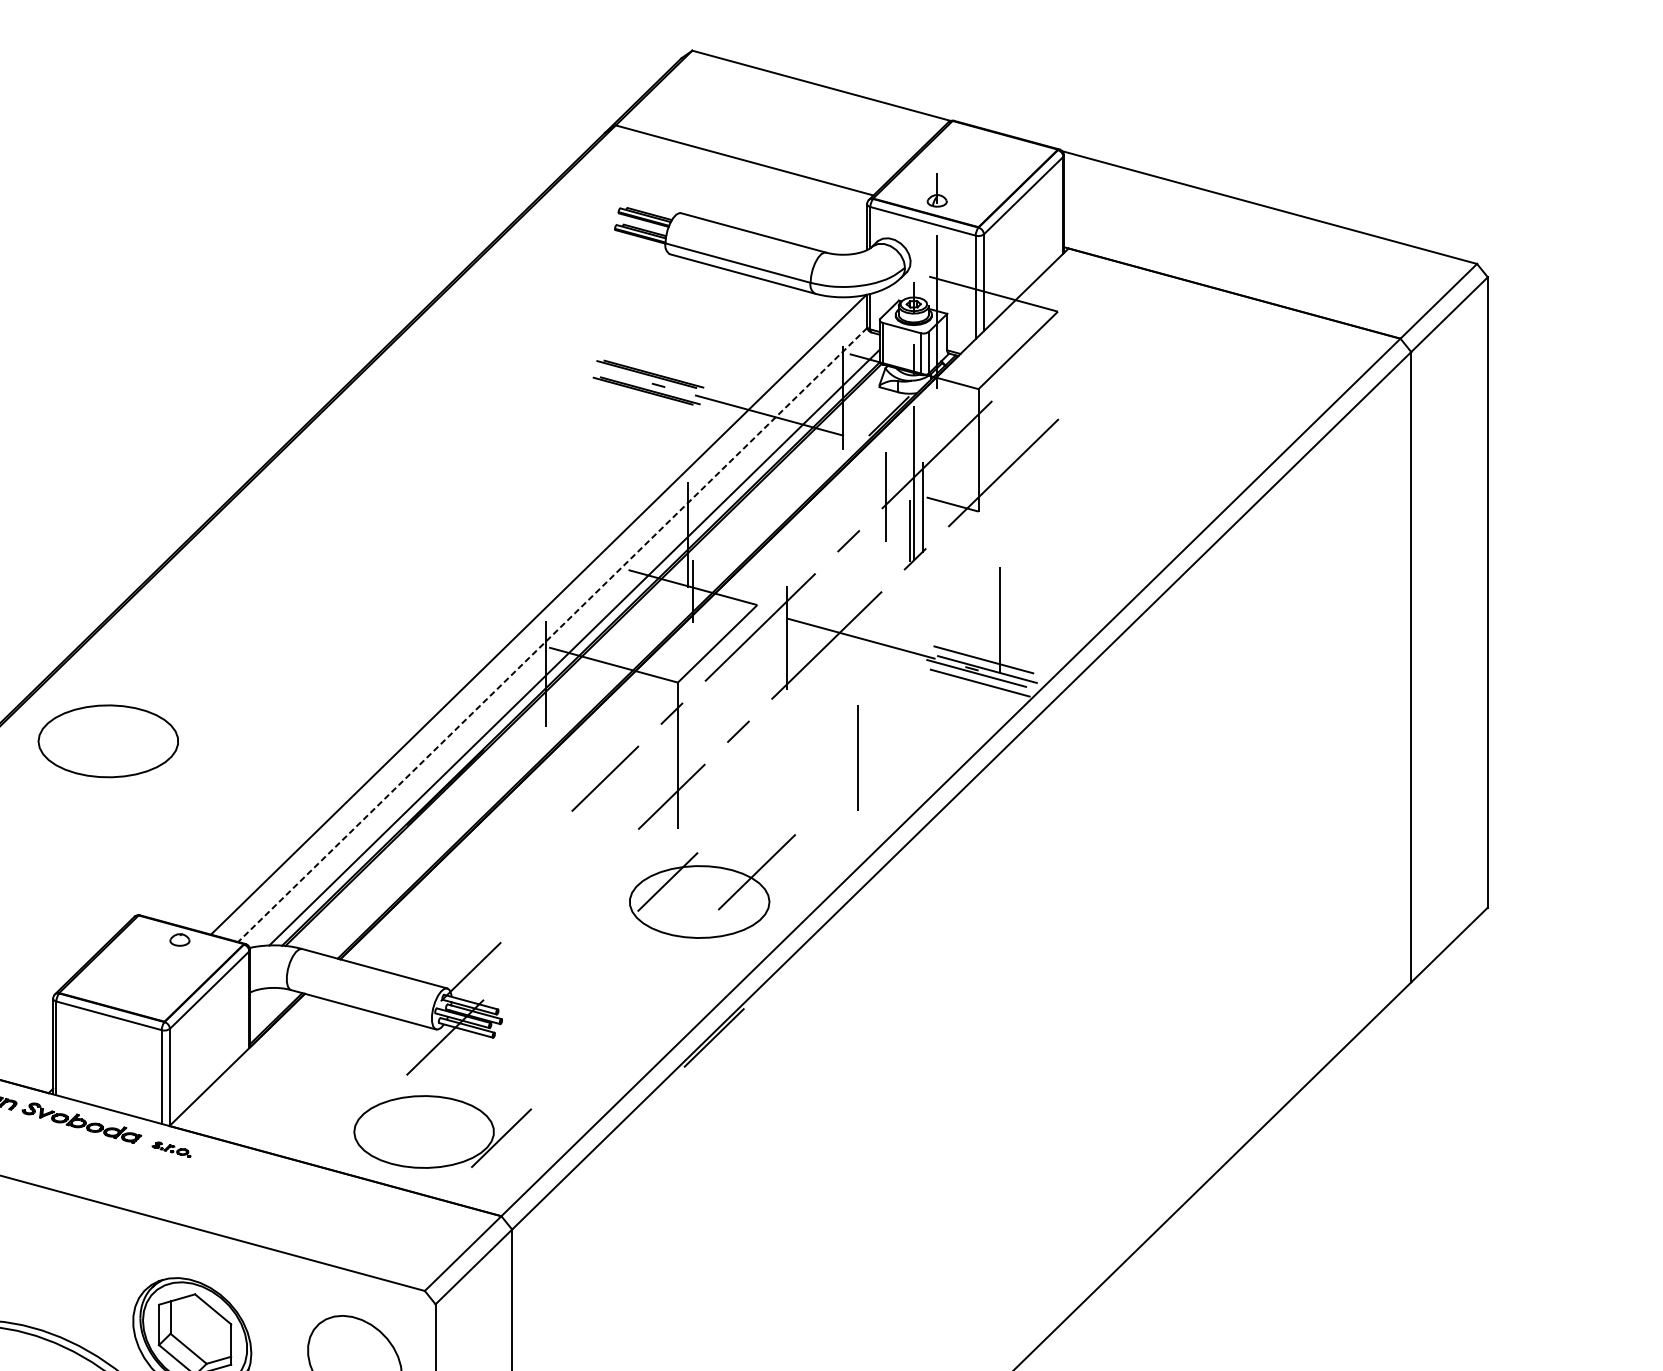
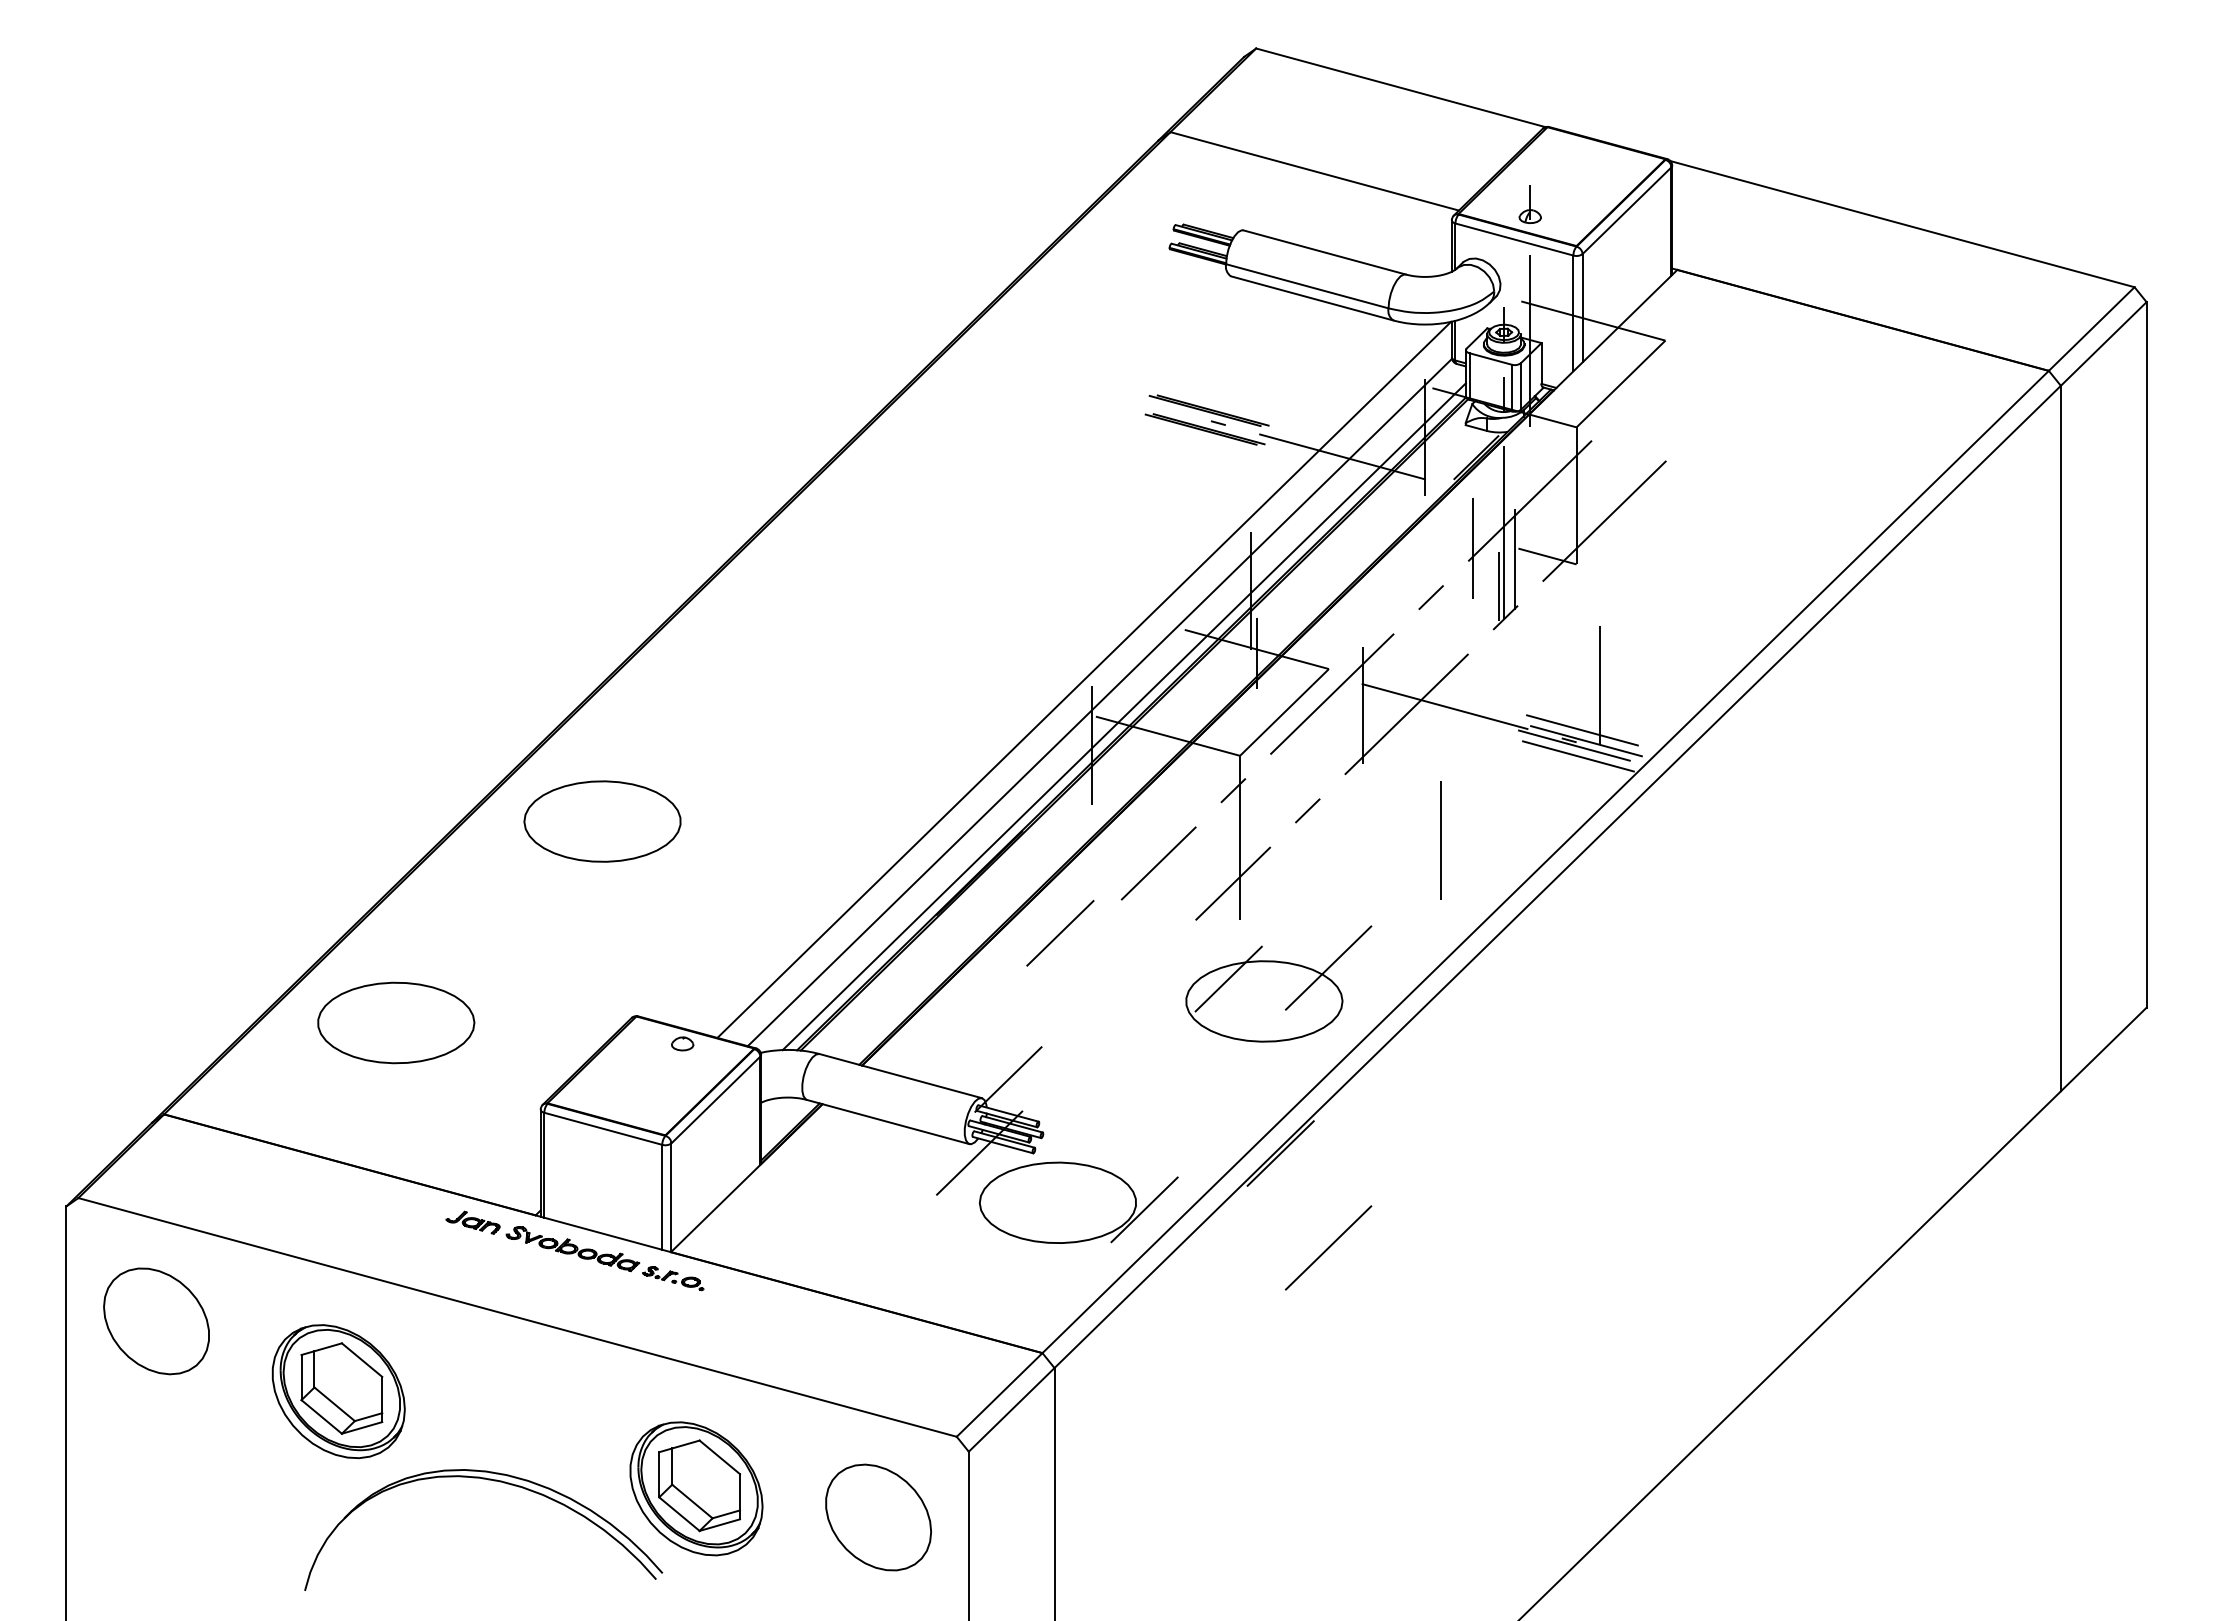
line: (552, 634) -> (1099, 702), dashed -> solid
line: (517, 841) -> (1060, 933), added
line: (756, 1121) -> (1328, 1247), added
part: (442, 1131) -> (1078, 1202), moved
part: (171, 1149) -> (673, 1278), size x1.43

